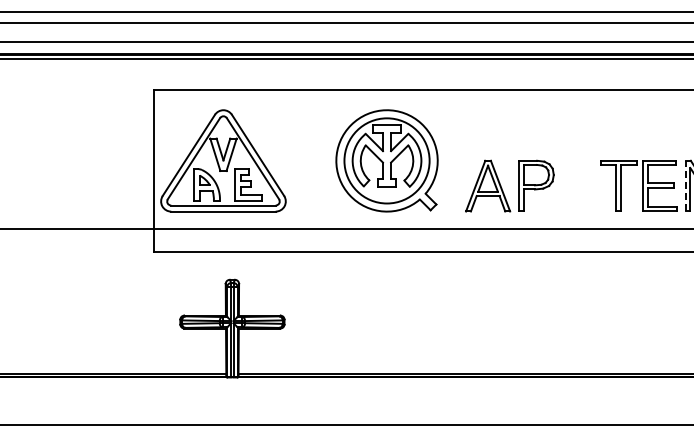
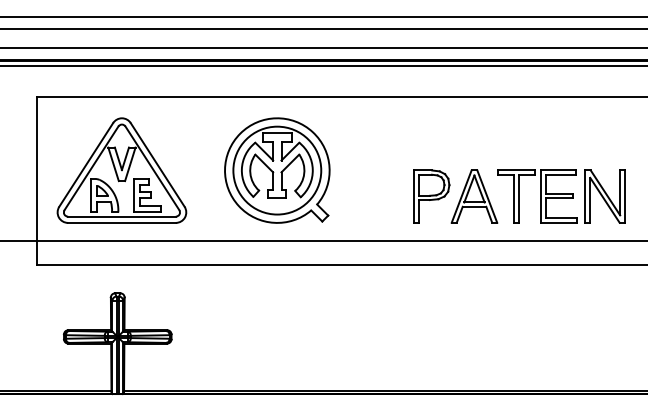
part: (223, 160) -> (121, 170), moved
part: (488, 185) -> (474, 195), moved
line: (685, 185) -> (585, 195), dashed -> solid

